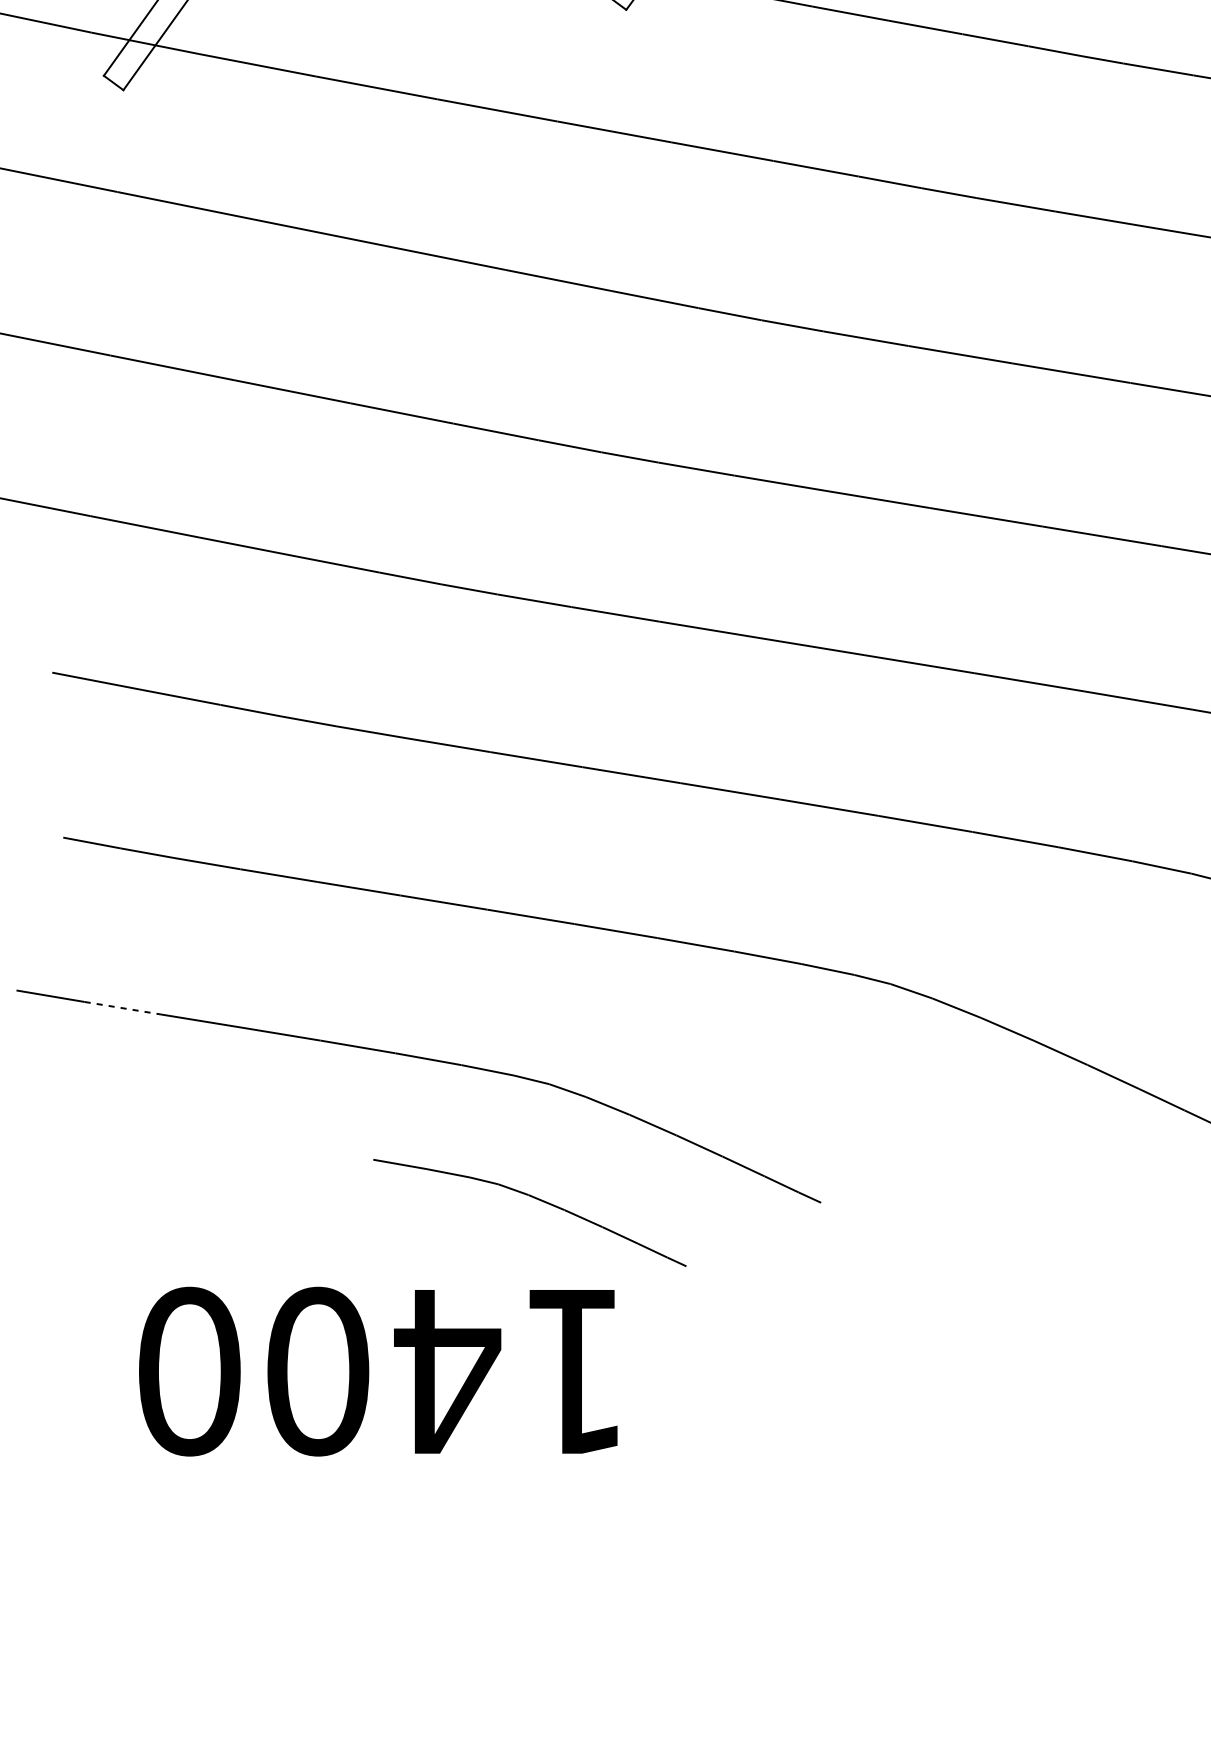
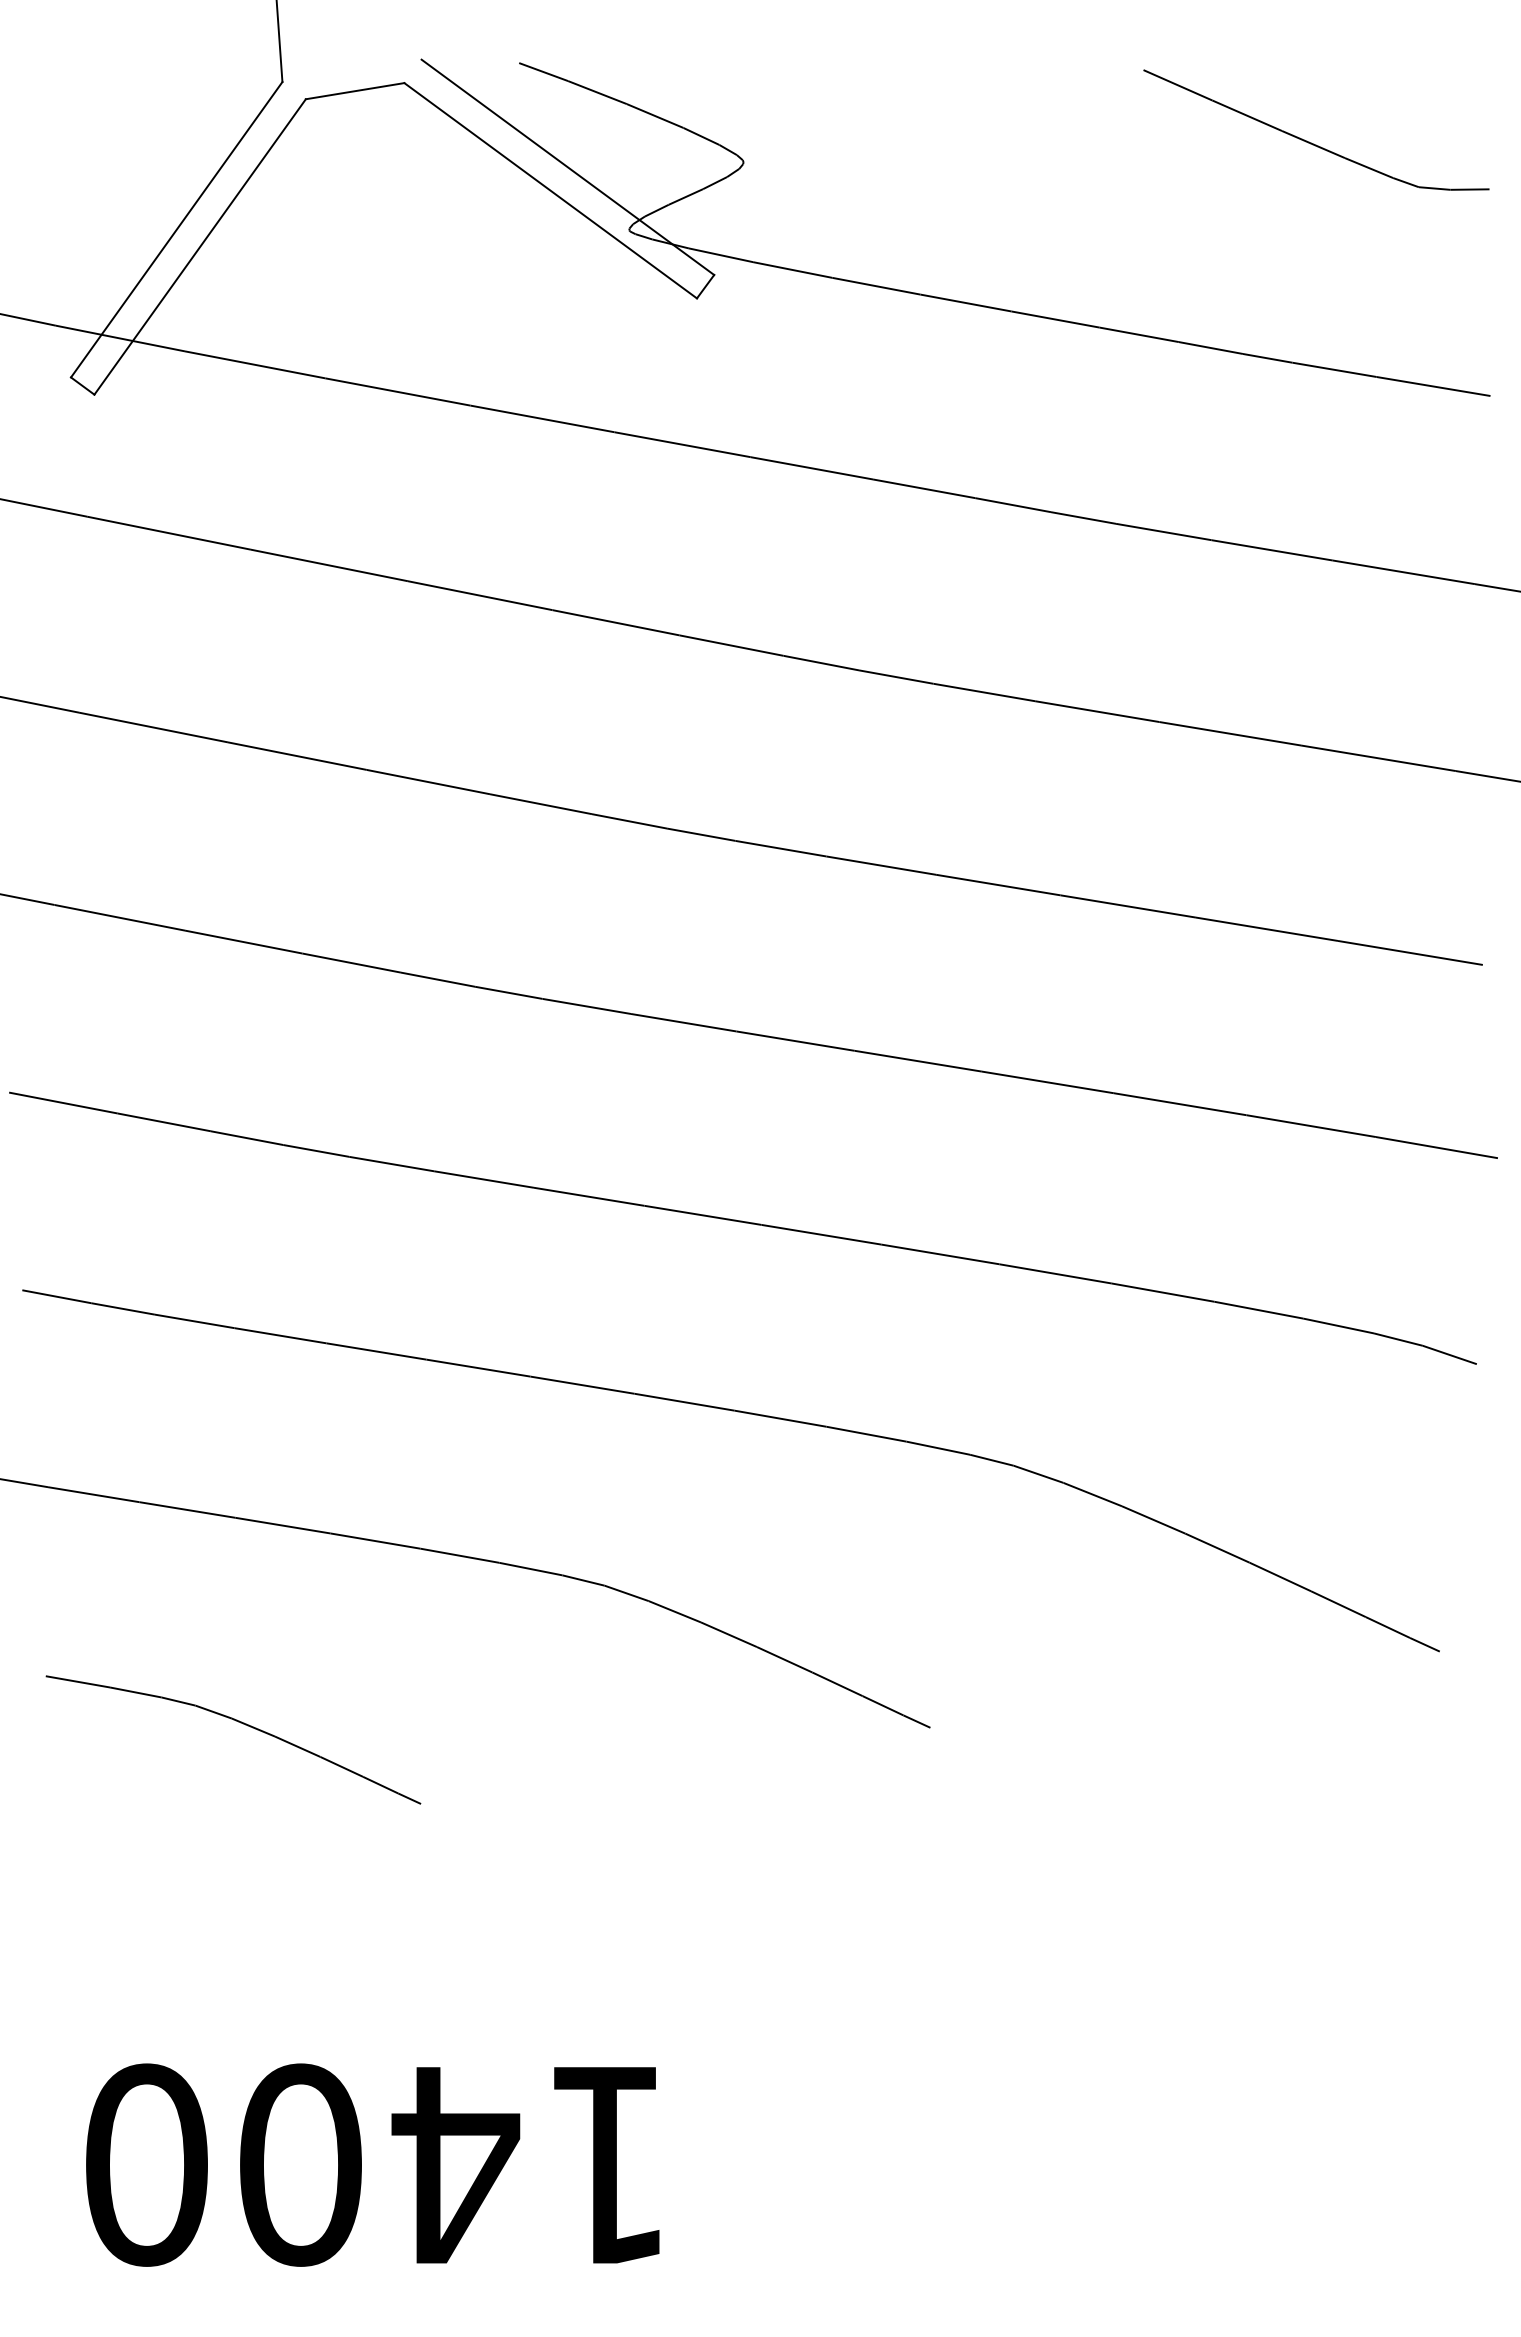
line: (123, 1008) -> (94, 1494), dashed -> solid
part: (535, 1199) -> (240, 1723), moved
text: (378, 1371) -> (372, 2164), moved

